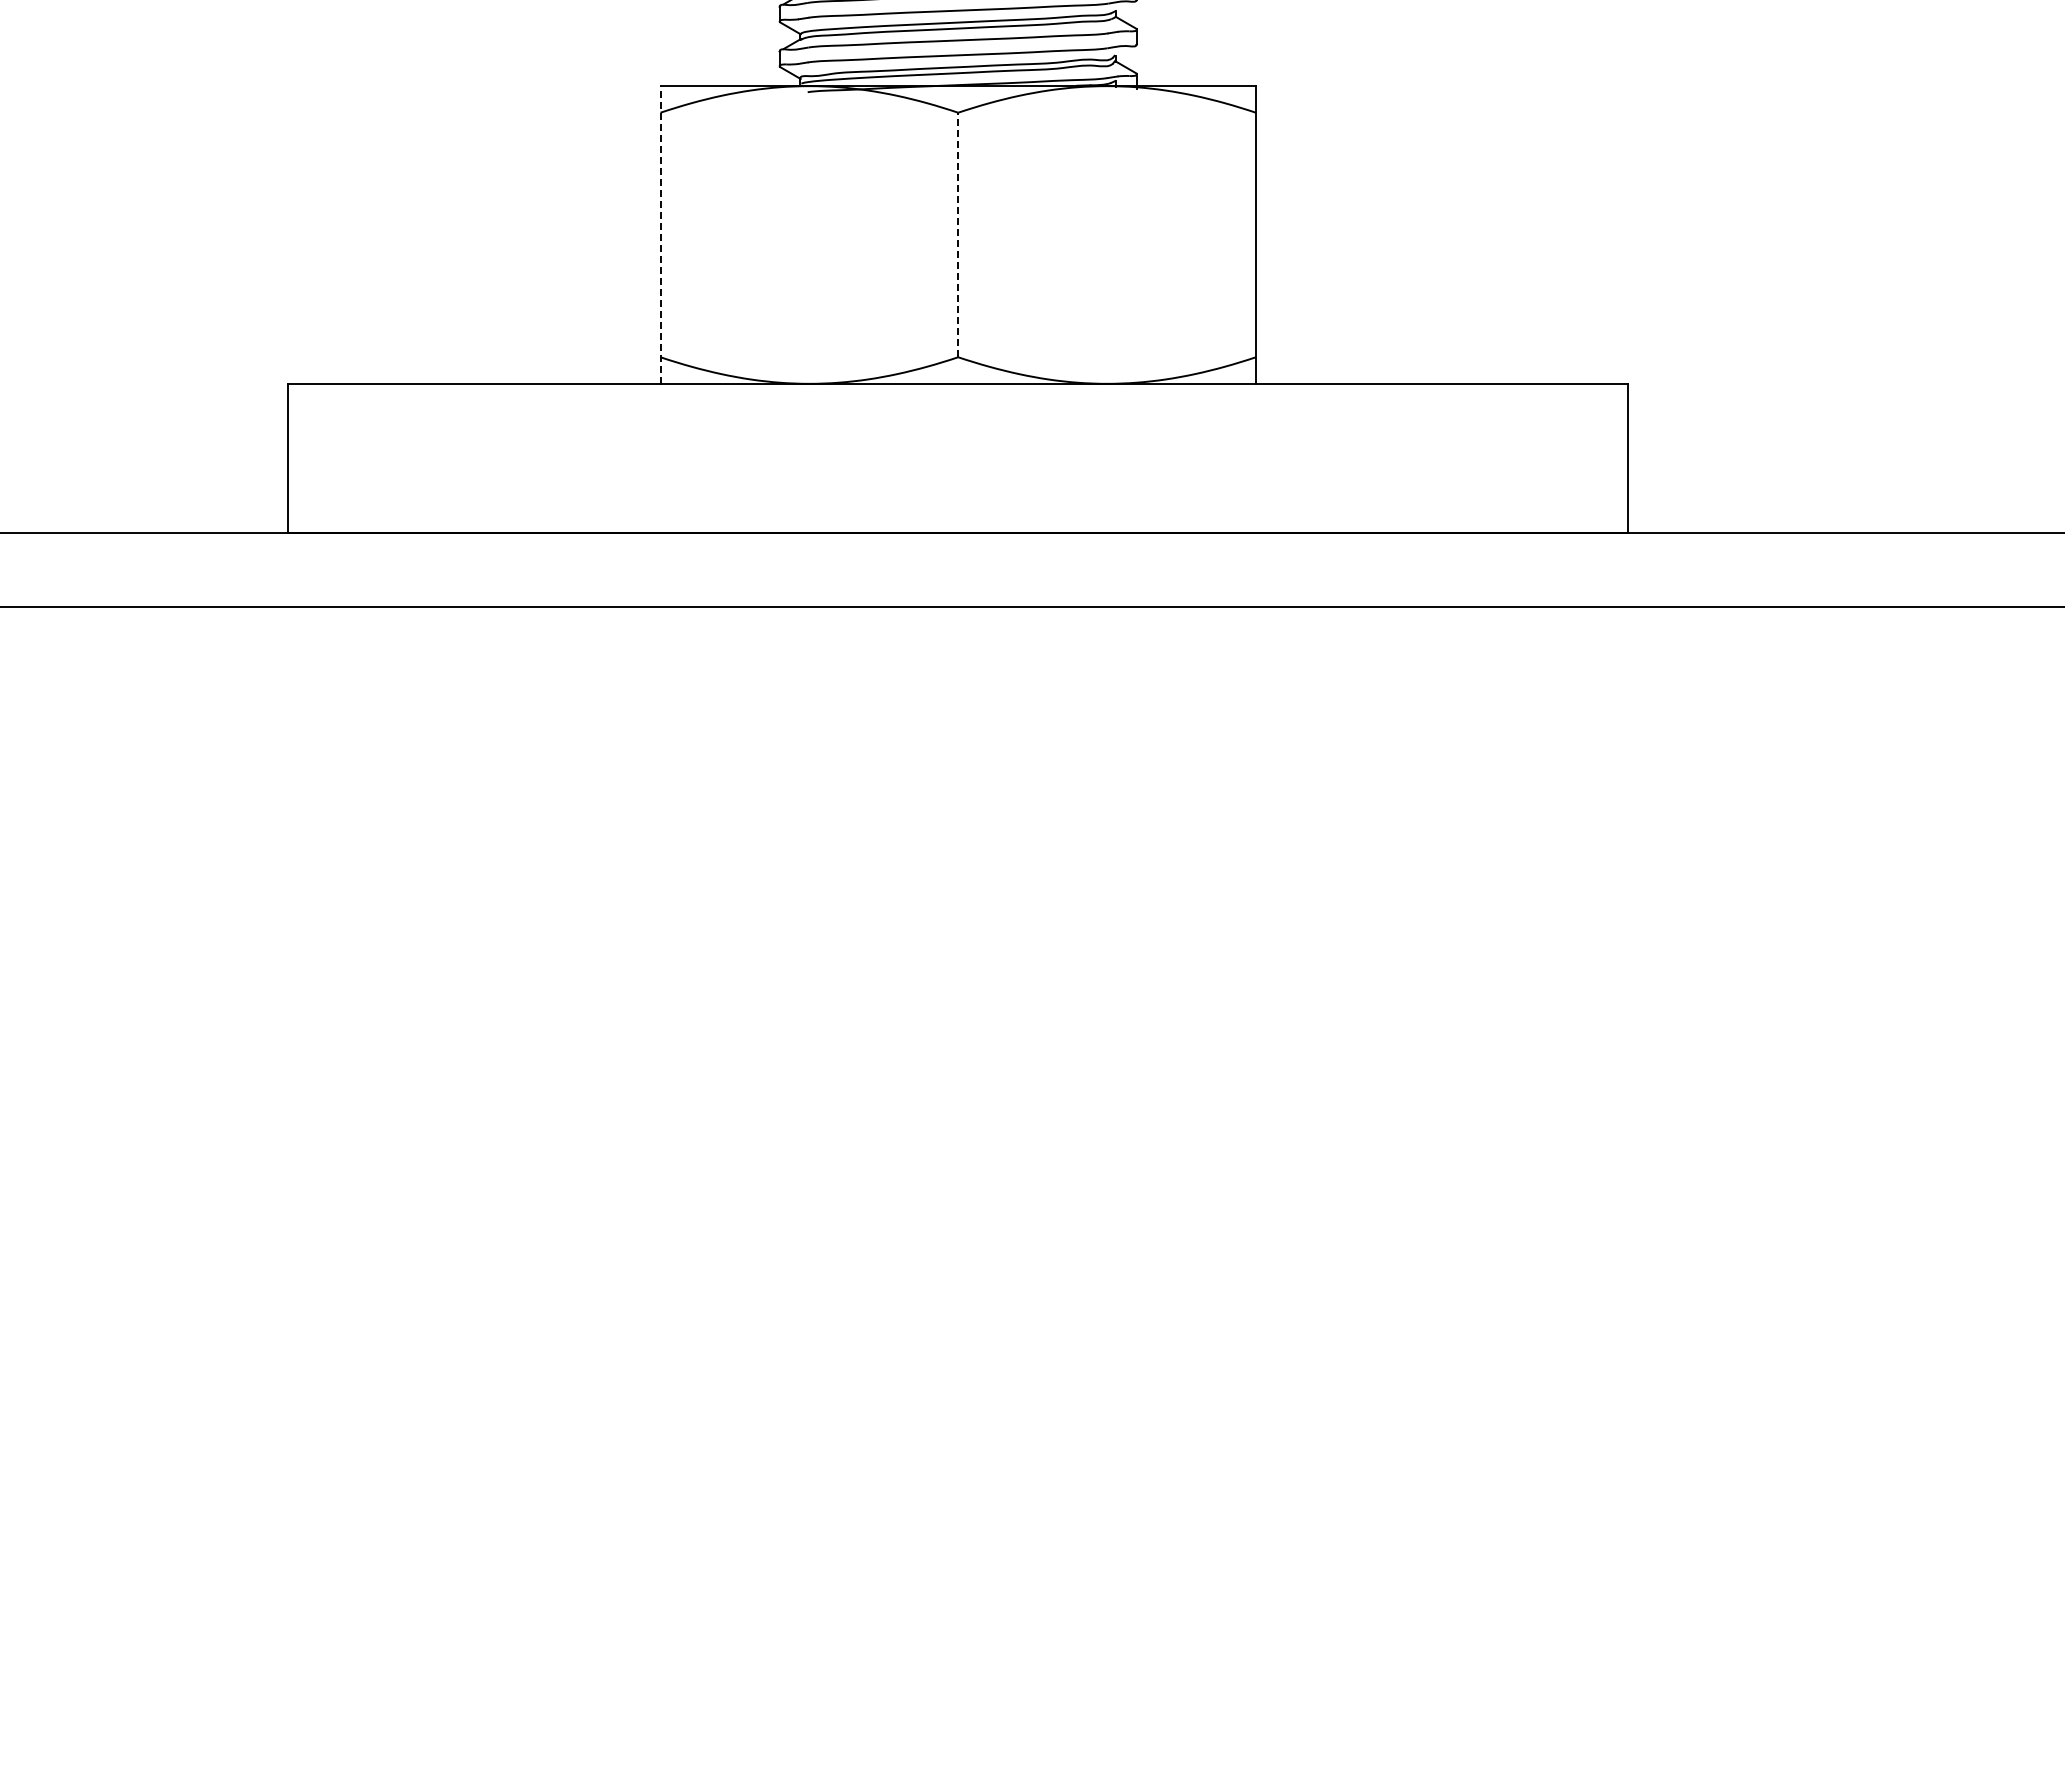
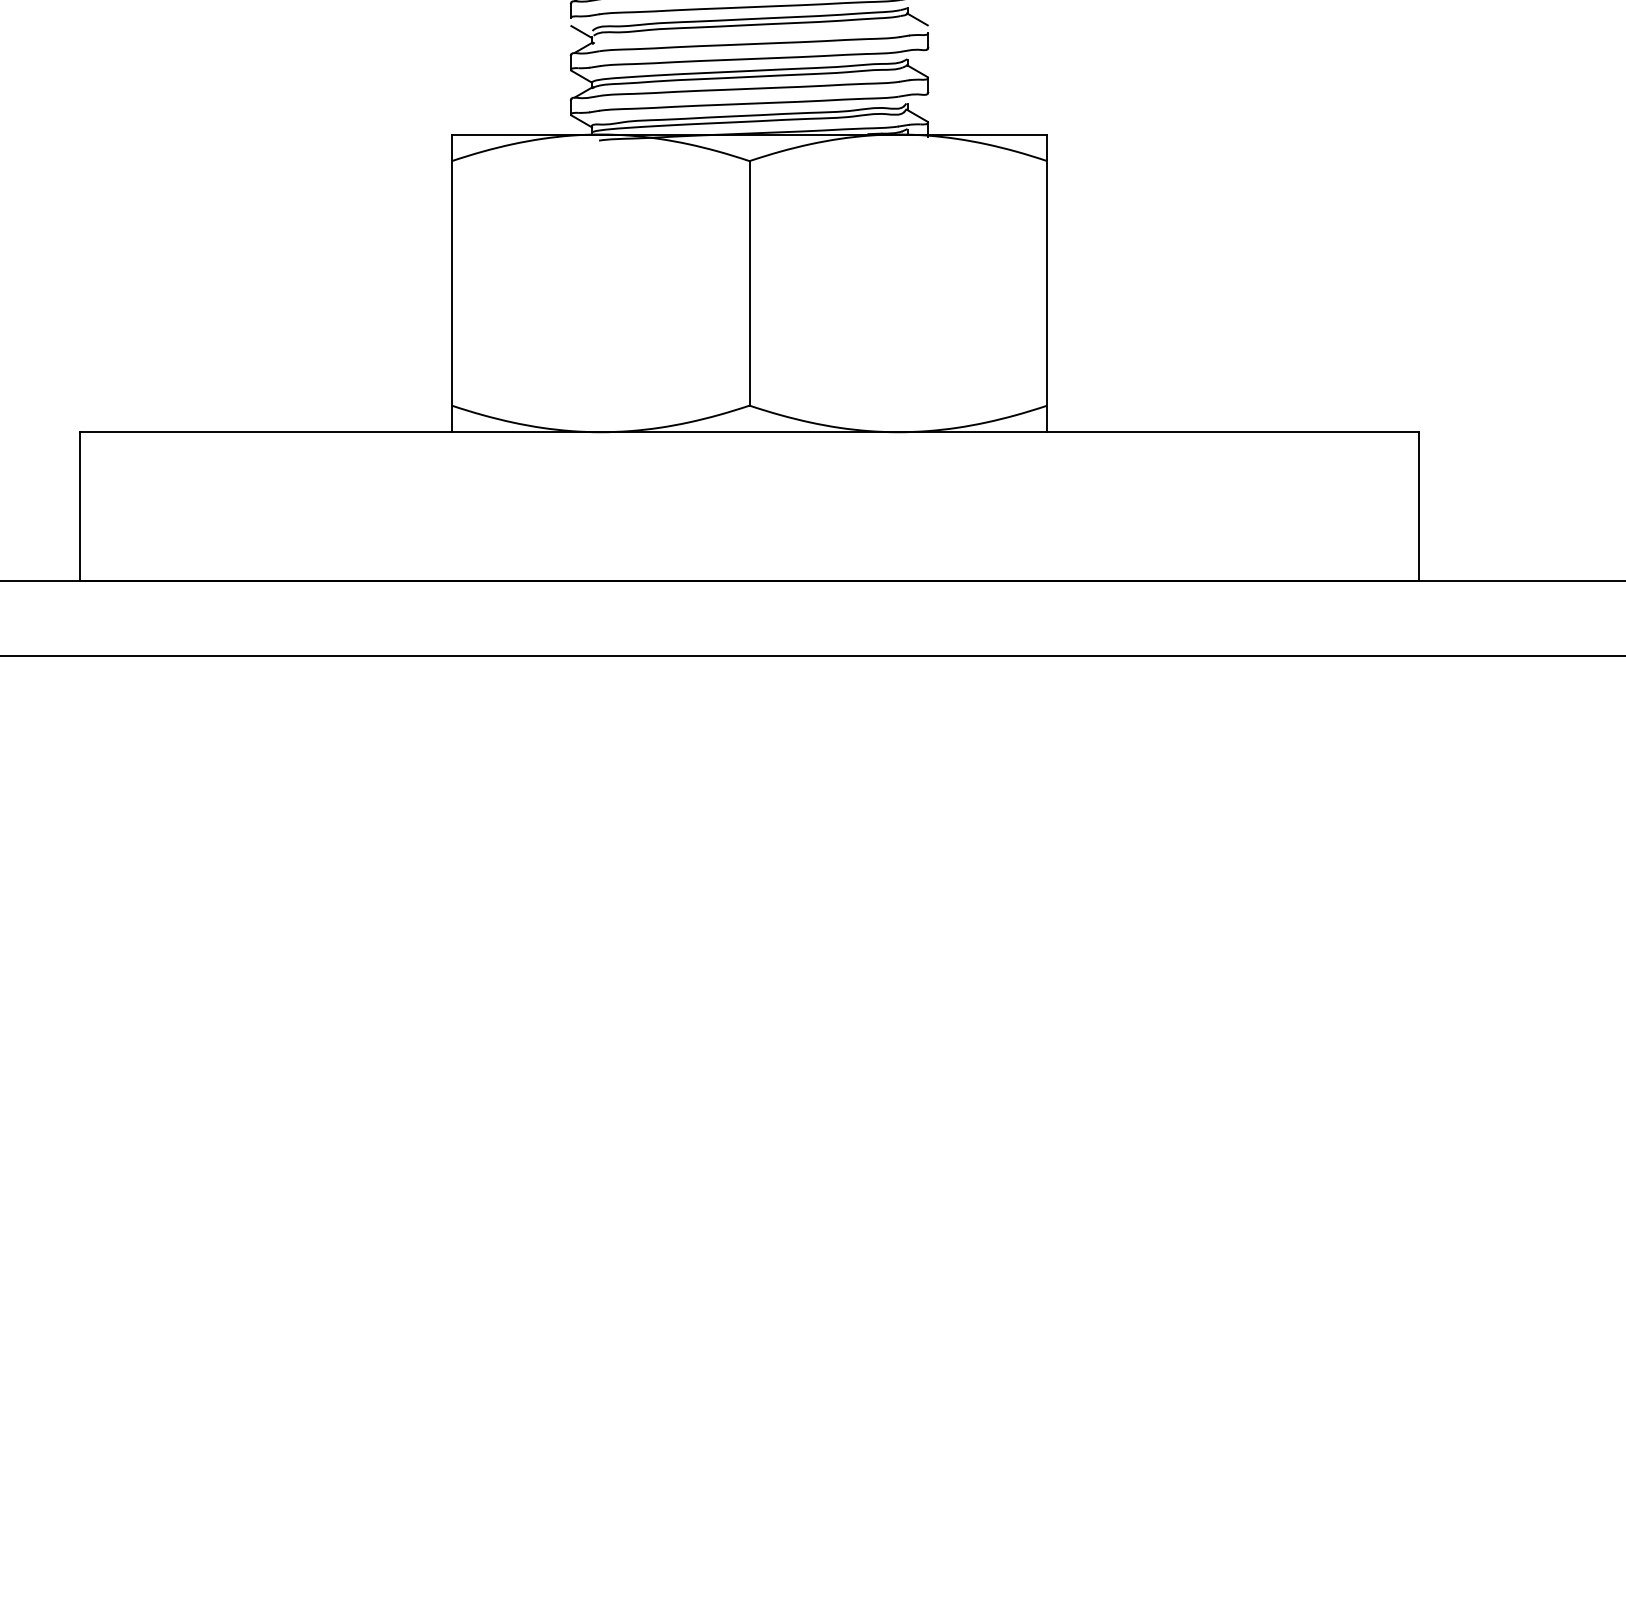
line: (958, 234) -> (749, 282), dashed -> solid
line: (660, 235) -> (451, 283), dashed -> solid

